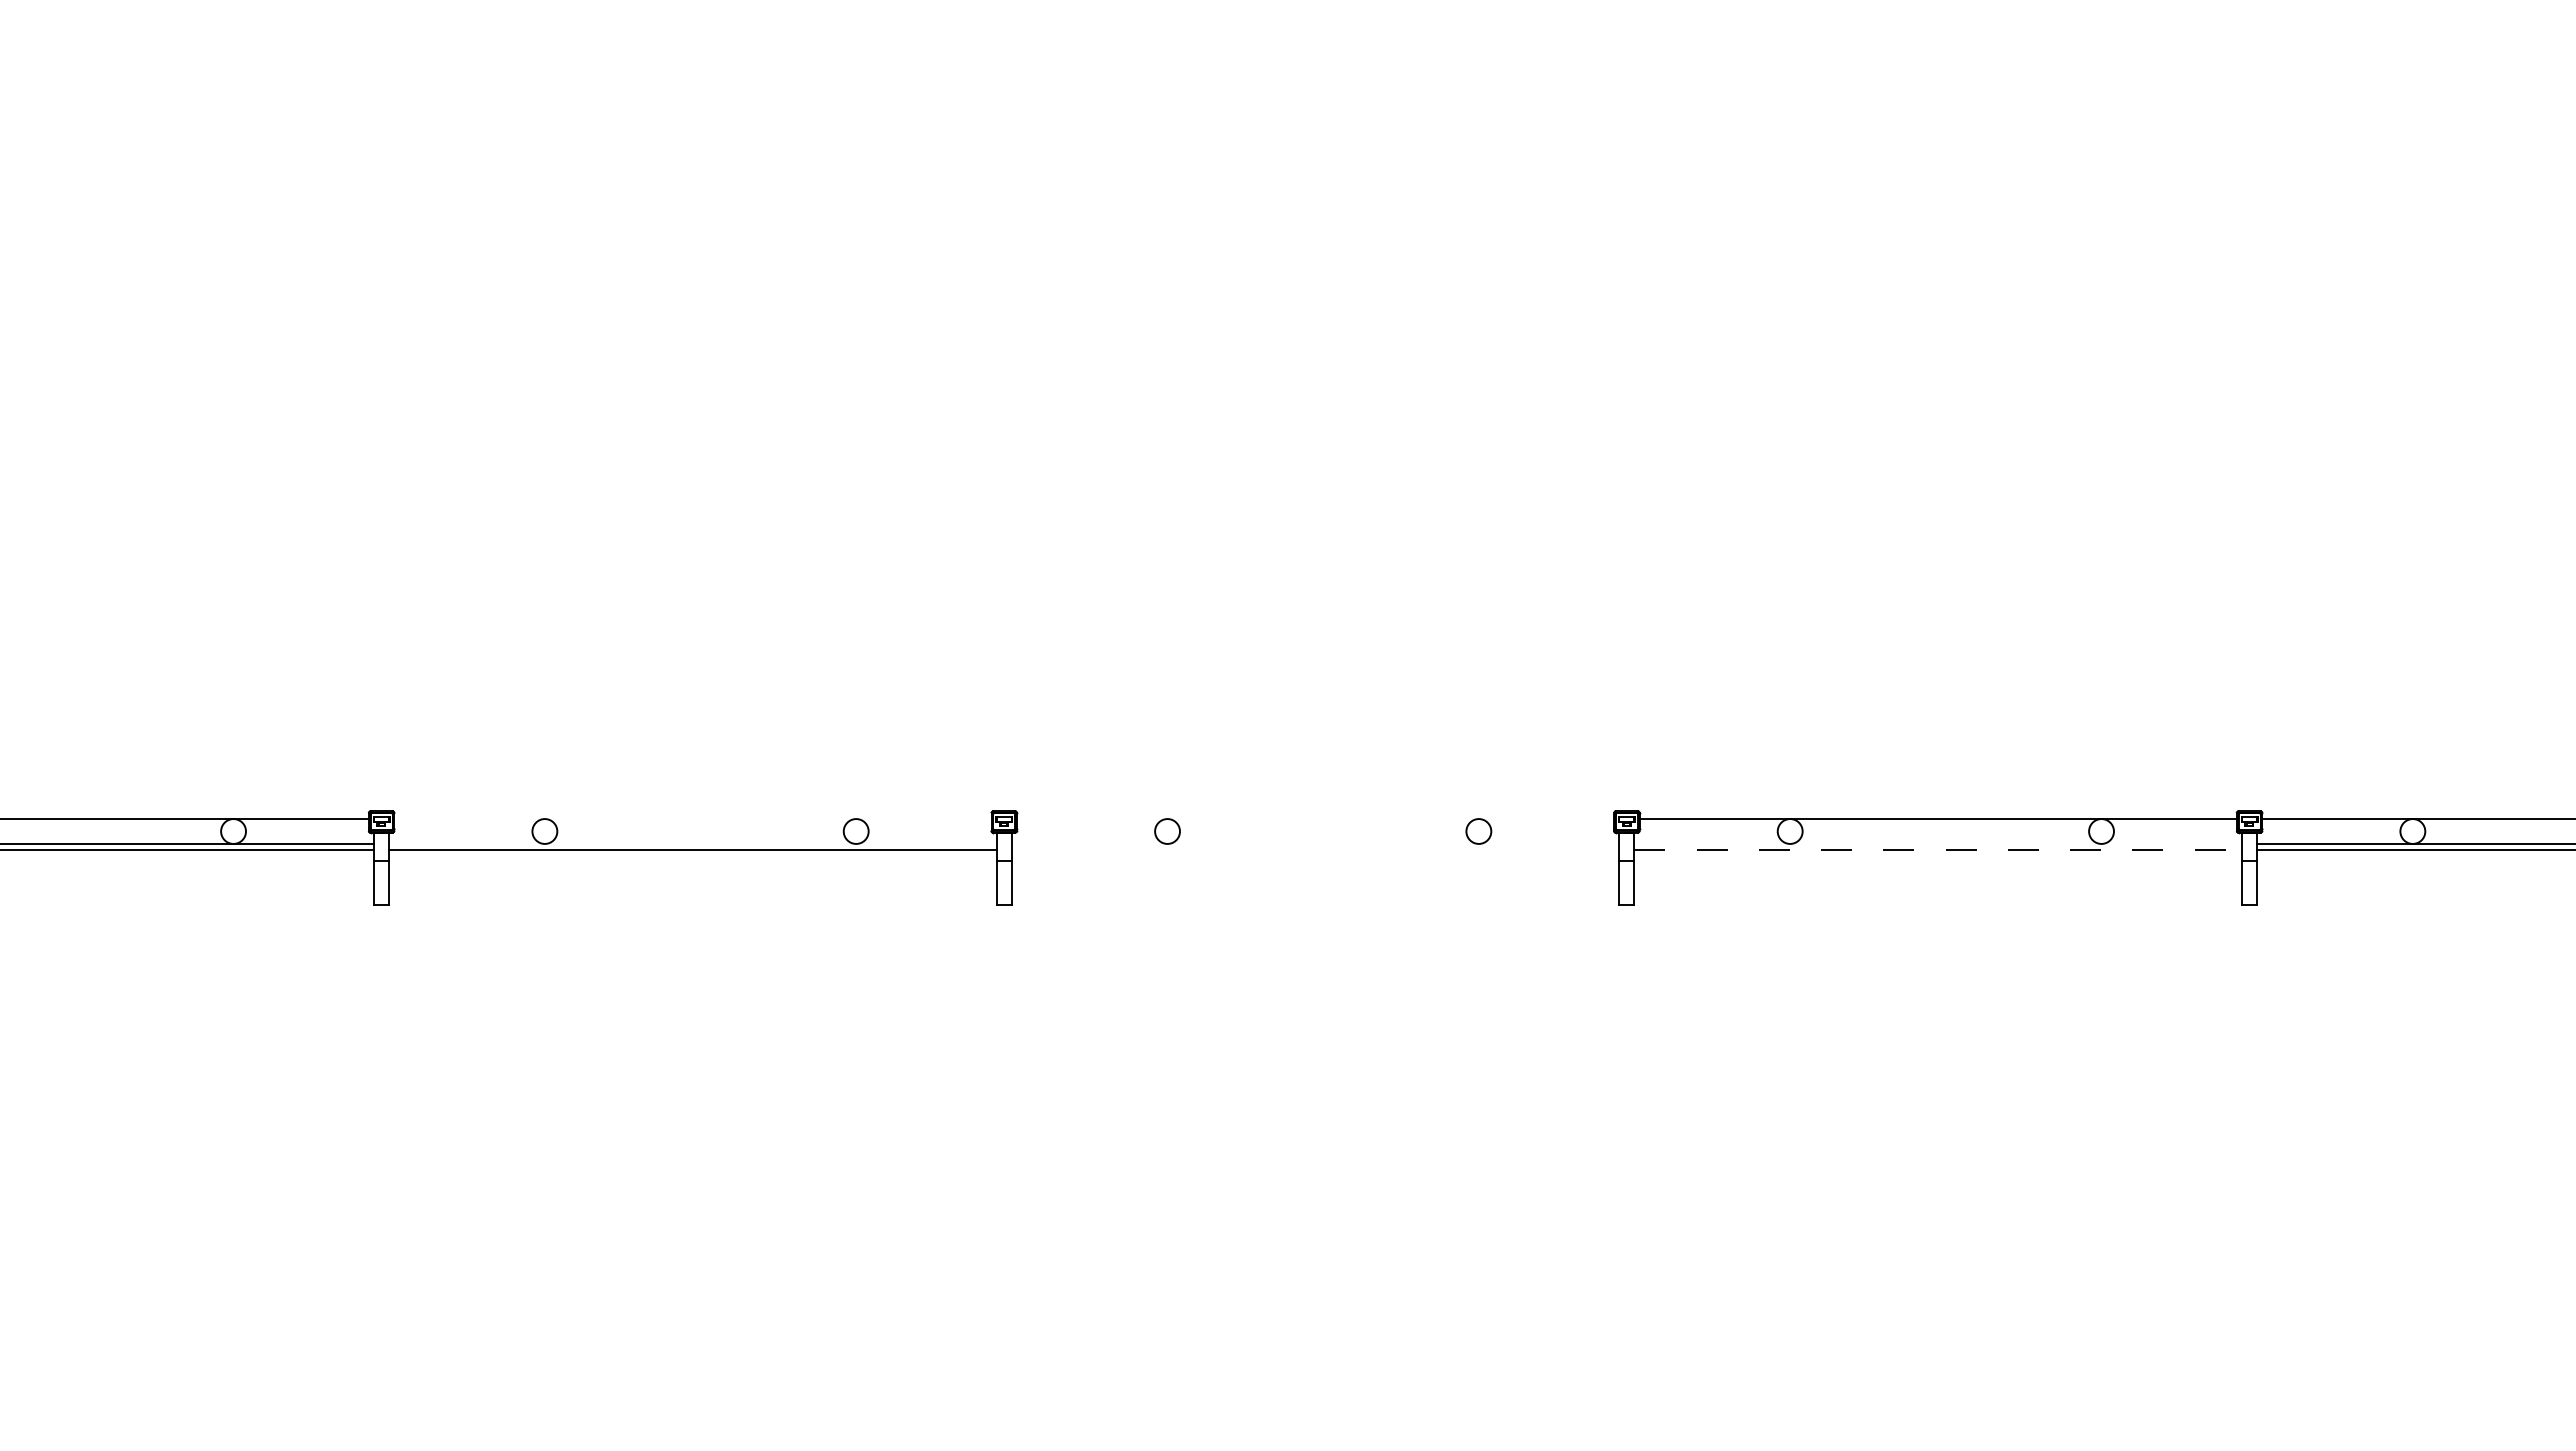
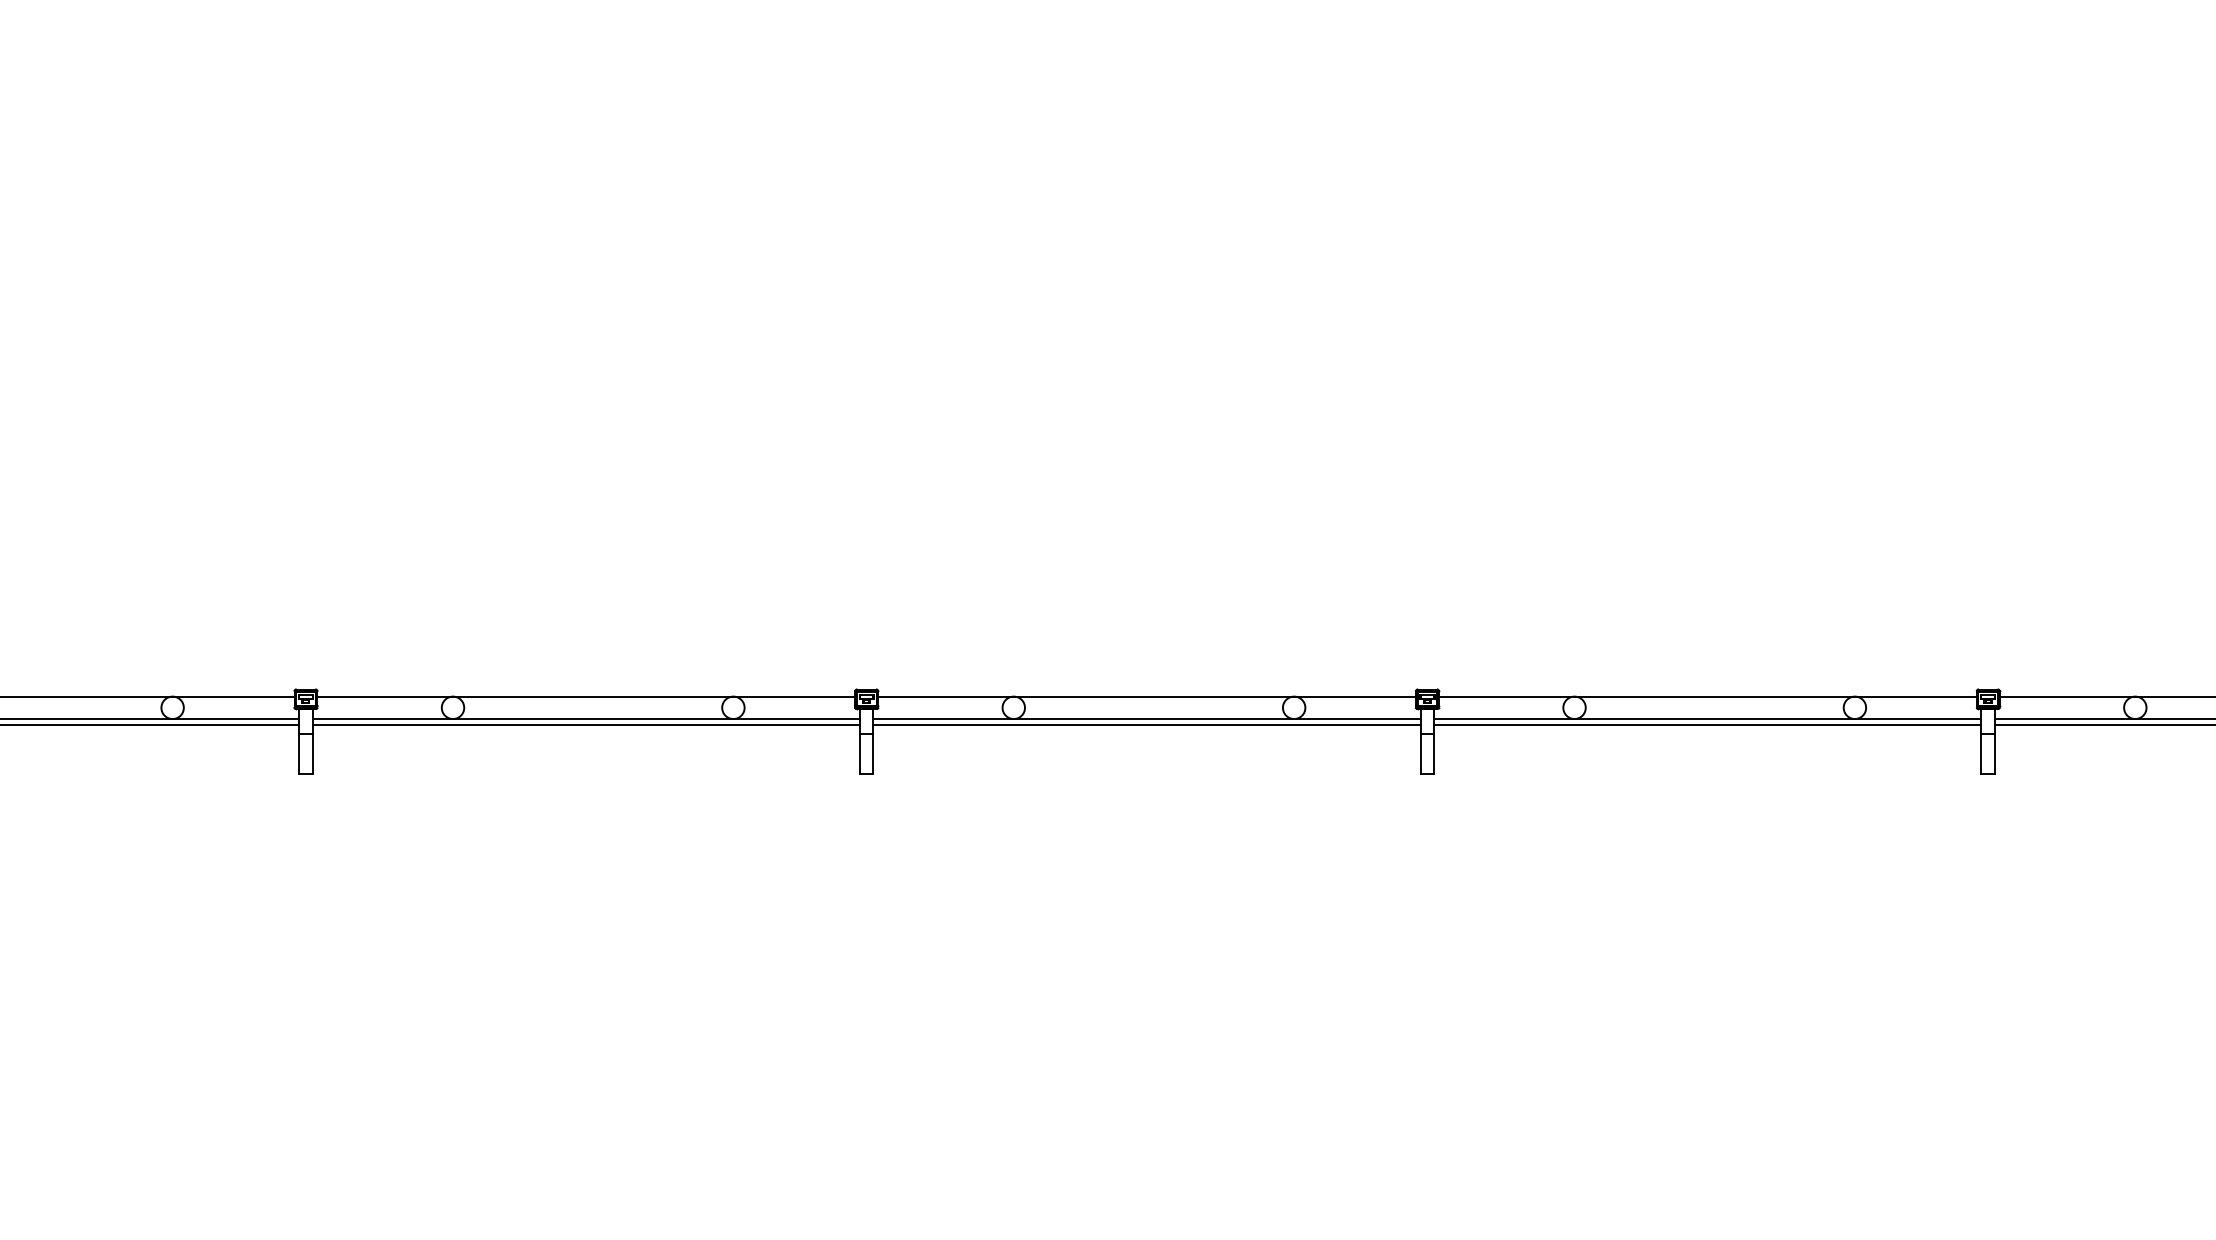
line: (692, 819) -> (585, 697), added
line: (1315, 819) -> (1147, 697), added
line: (692, 843) -> (585, 718), added
line: (1315, 843) -> (1147, 718), added
line: (1937, 843) -> (1707, 718), added
line: (1315, 850) -> (1147, 724), added
line: (1938, 850) -> (1708, 724), dashed -> solid

